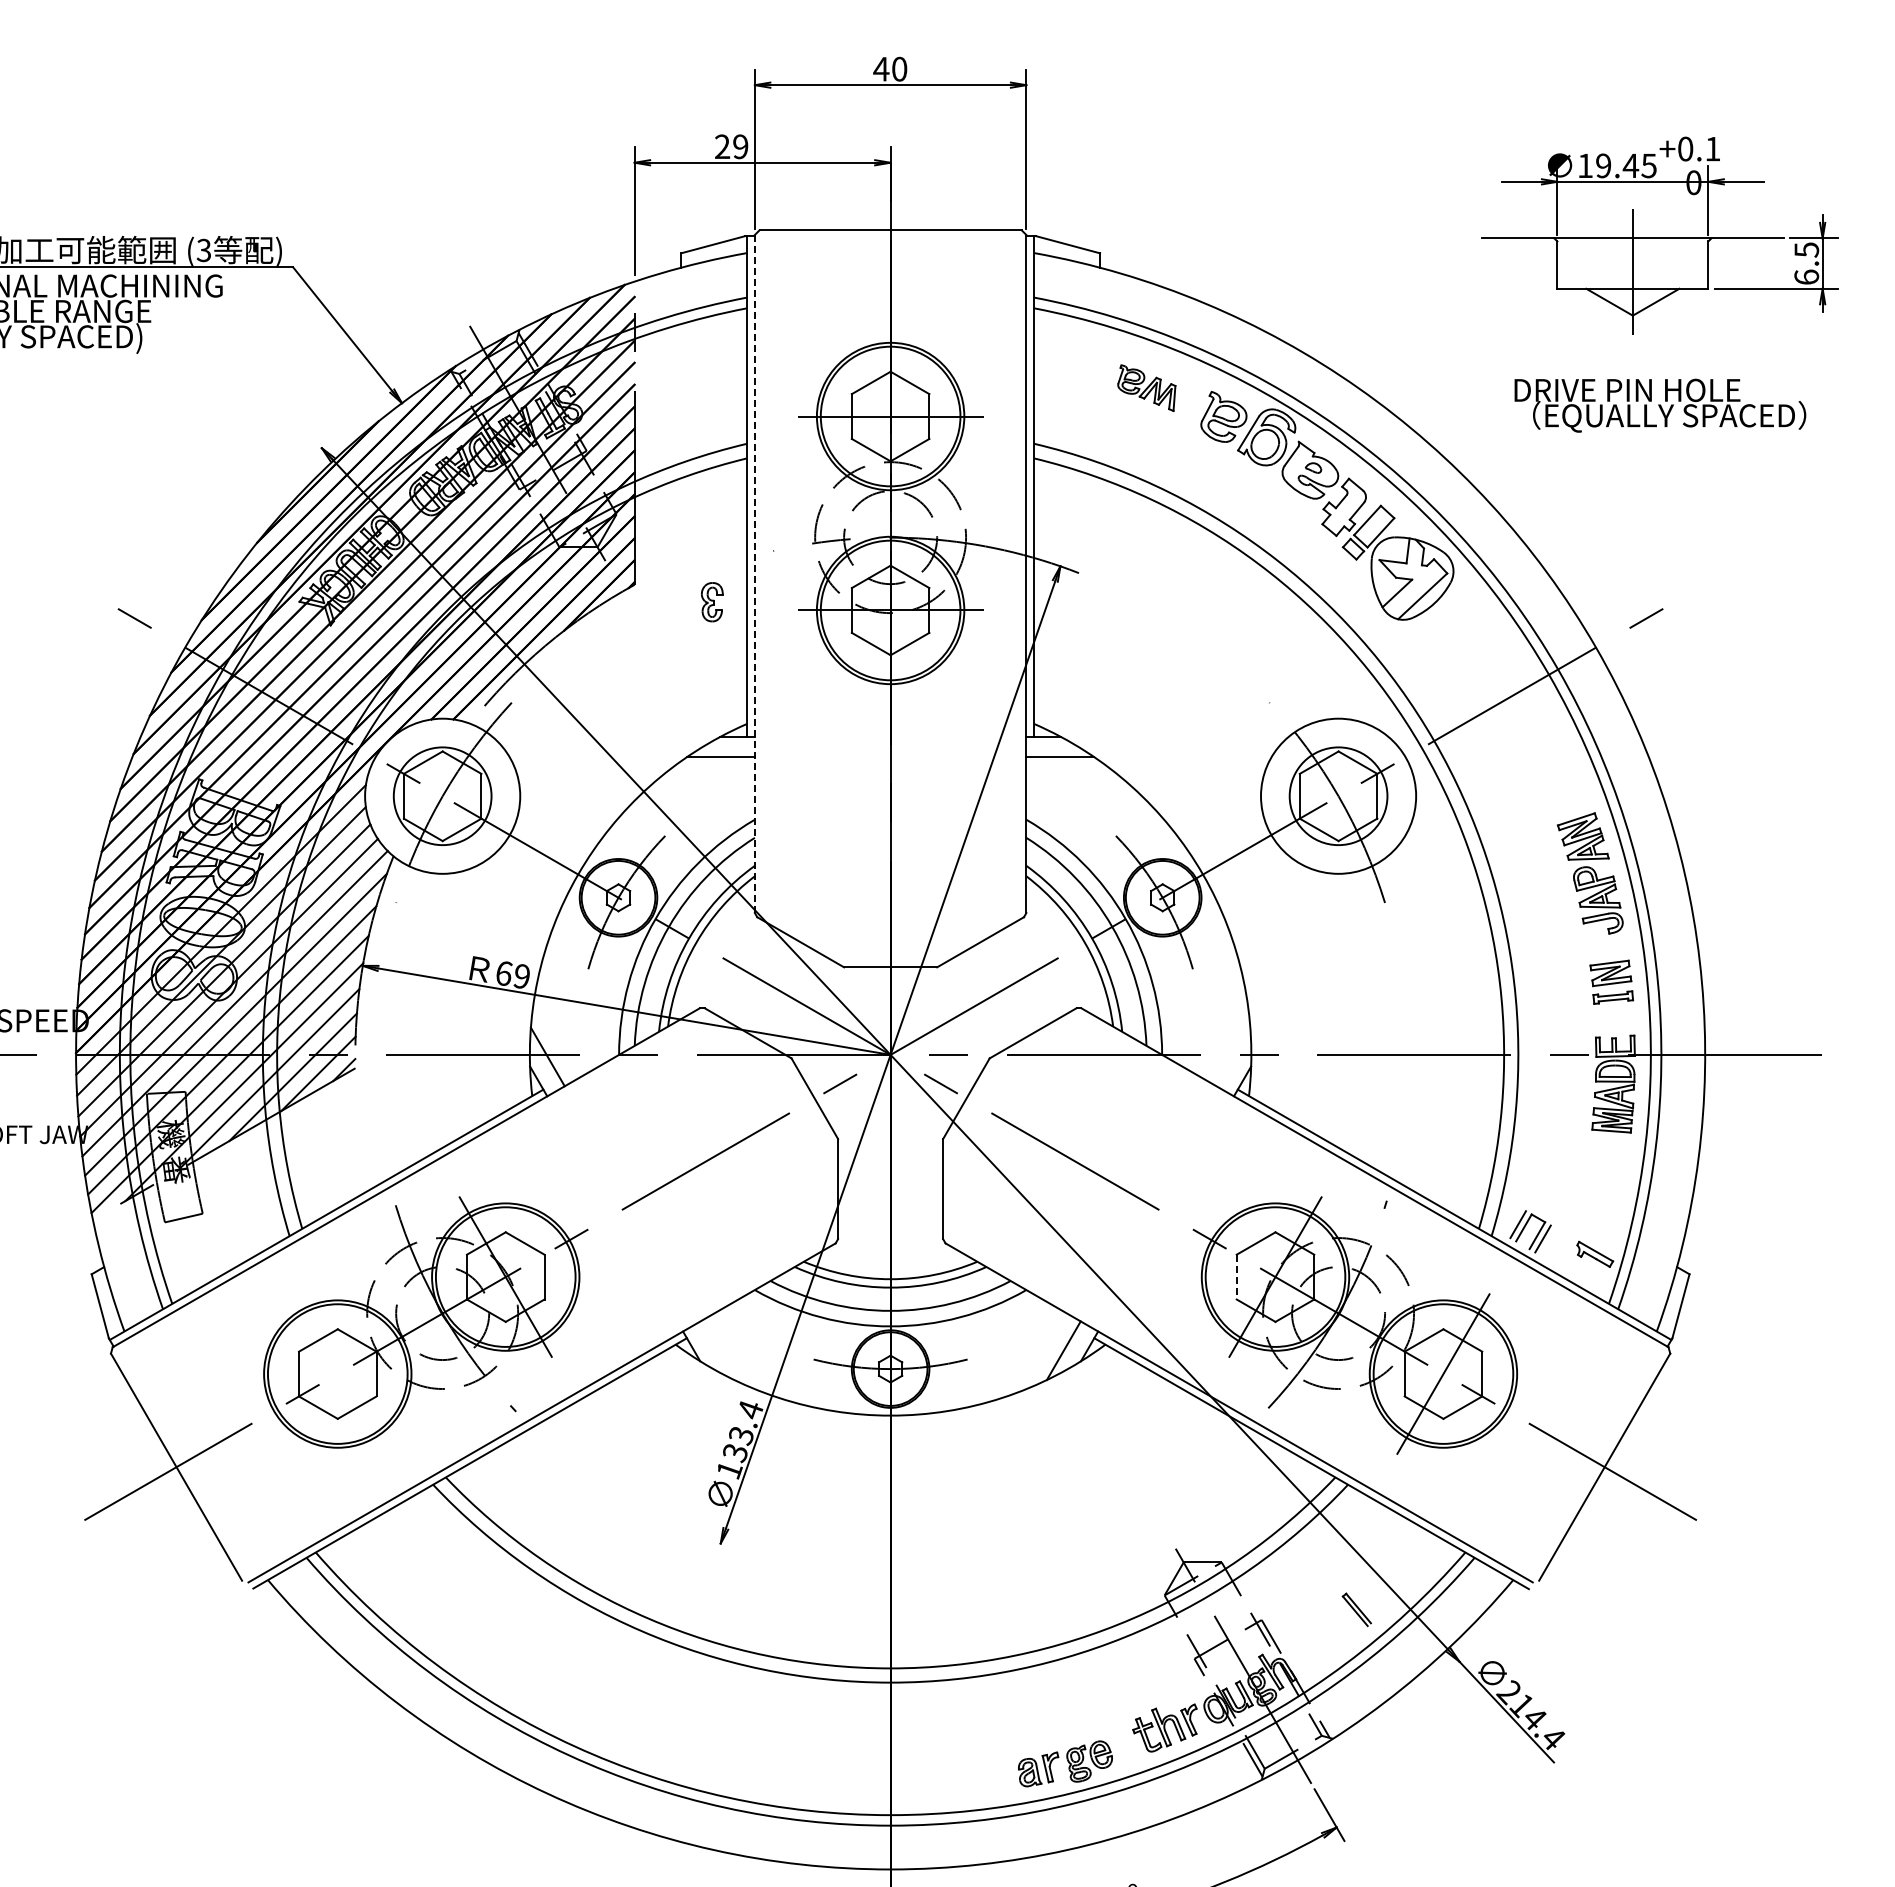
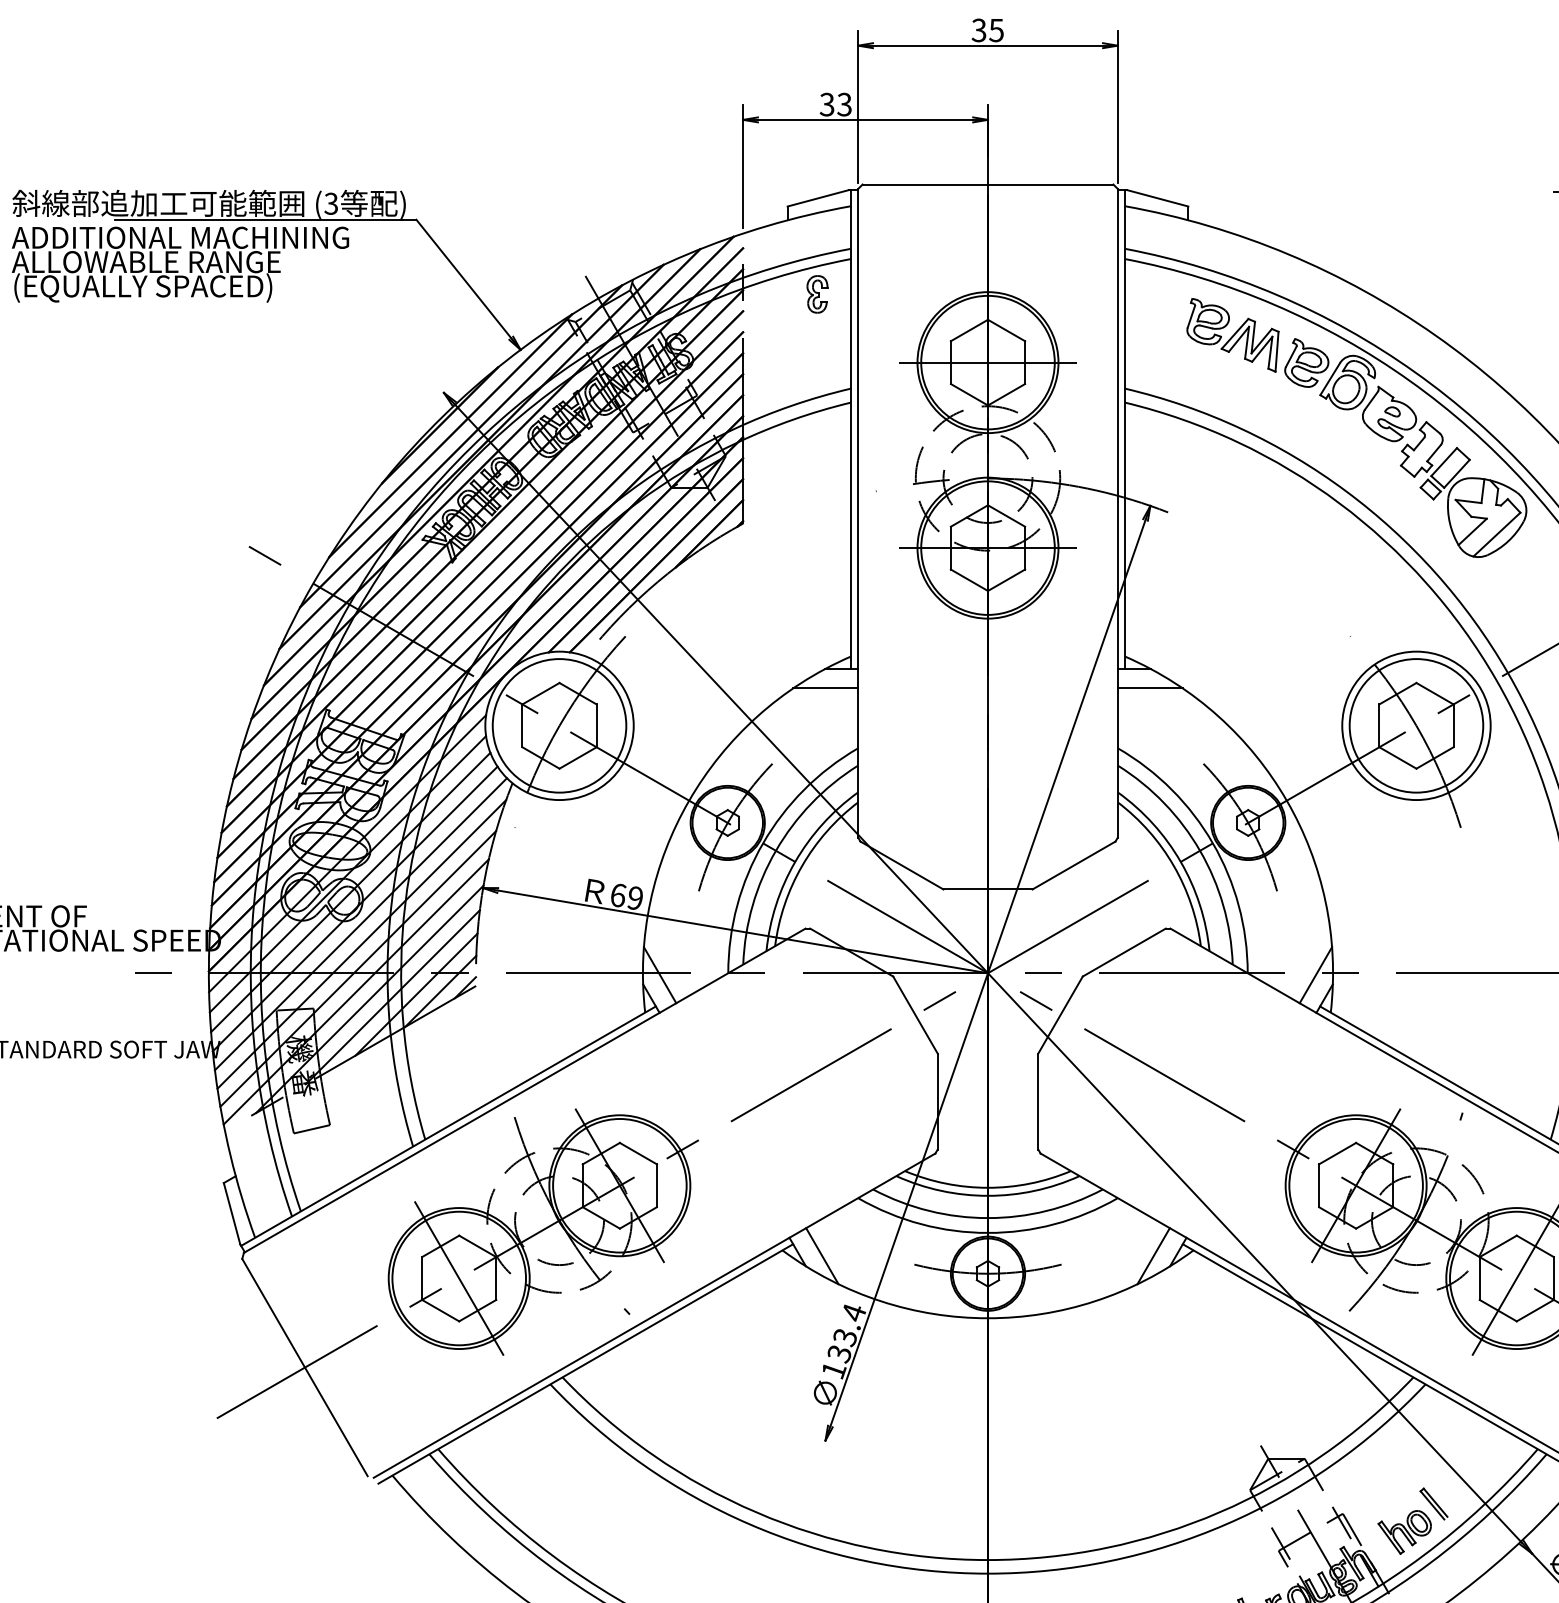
text: (890, 68) -> (987, 29), 40 -> 35
text: (731, 146) -> (835, 104), 29 -> 33
part: (1146, 388) -> (1232, 335), size x1.67
line: (754, 574) -> (857, 513), dashed -> solid
part: (712, 602) -> (817, 294), moved
circle: (442, 796) -> (559, 726), size x1.43
circle: (1338, 796) -> (1416, 726), size x1.43
line: (1233, 1056) -> (1315, 974), added
line: (1236, 1277) -> (1318, 1186), dashed -> solid
line: (717, 1350) -> (822, 1255), added
line: (337, 1373) -> (458, 1277), added
part: (1325, 1639) -> (1403, 1532), added

